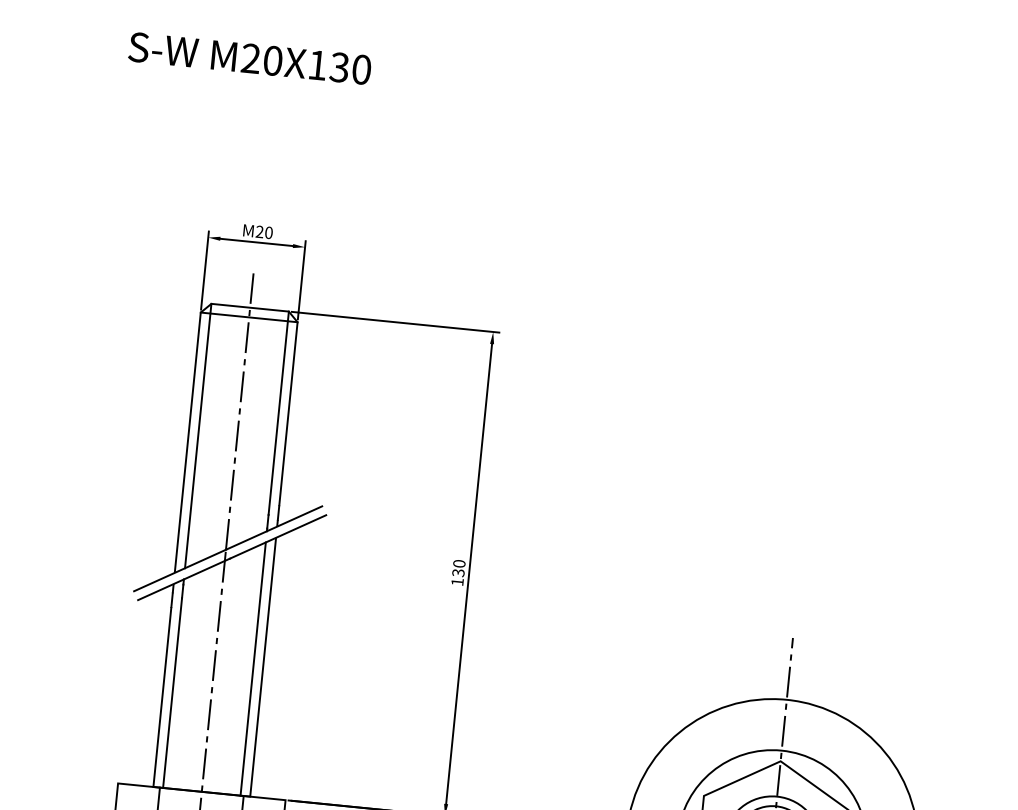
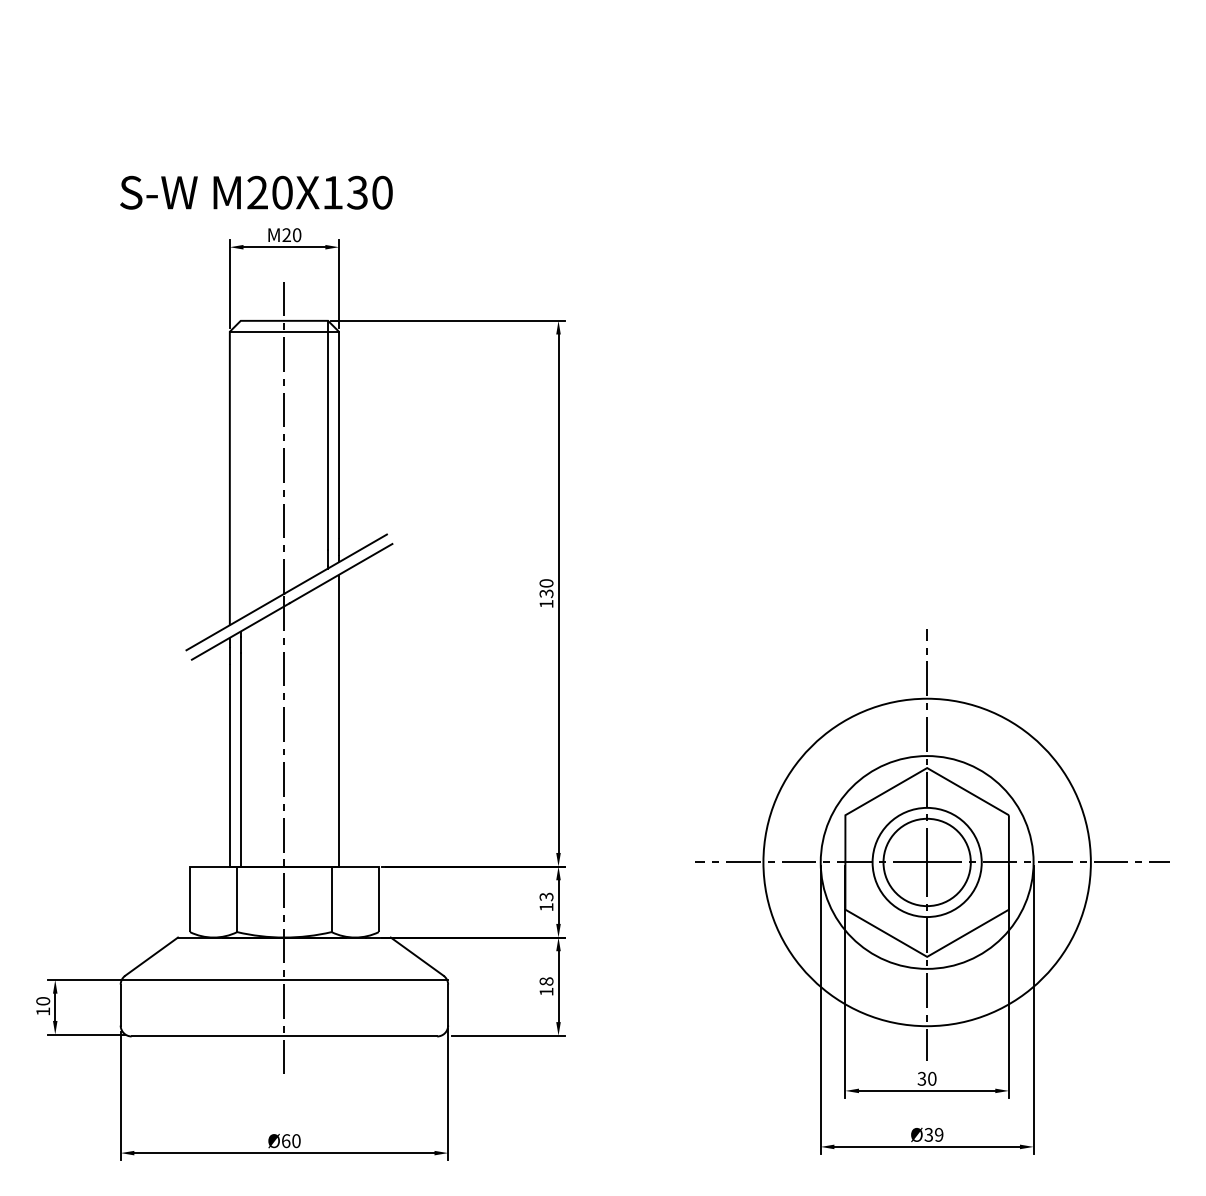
text: (250, 58) -> (256, 192), moved
line: (198, 435) -> (240, 469), removed
line: (253, 668) -> (328, 723), removed

